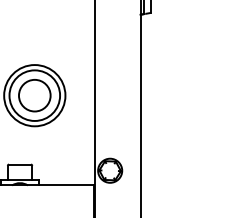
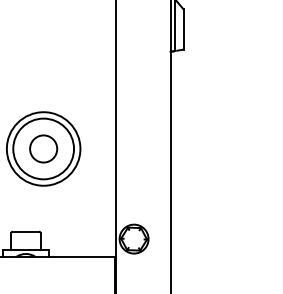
circle: (34, 95) -> (43, 148), size x0.71

